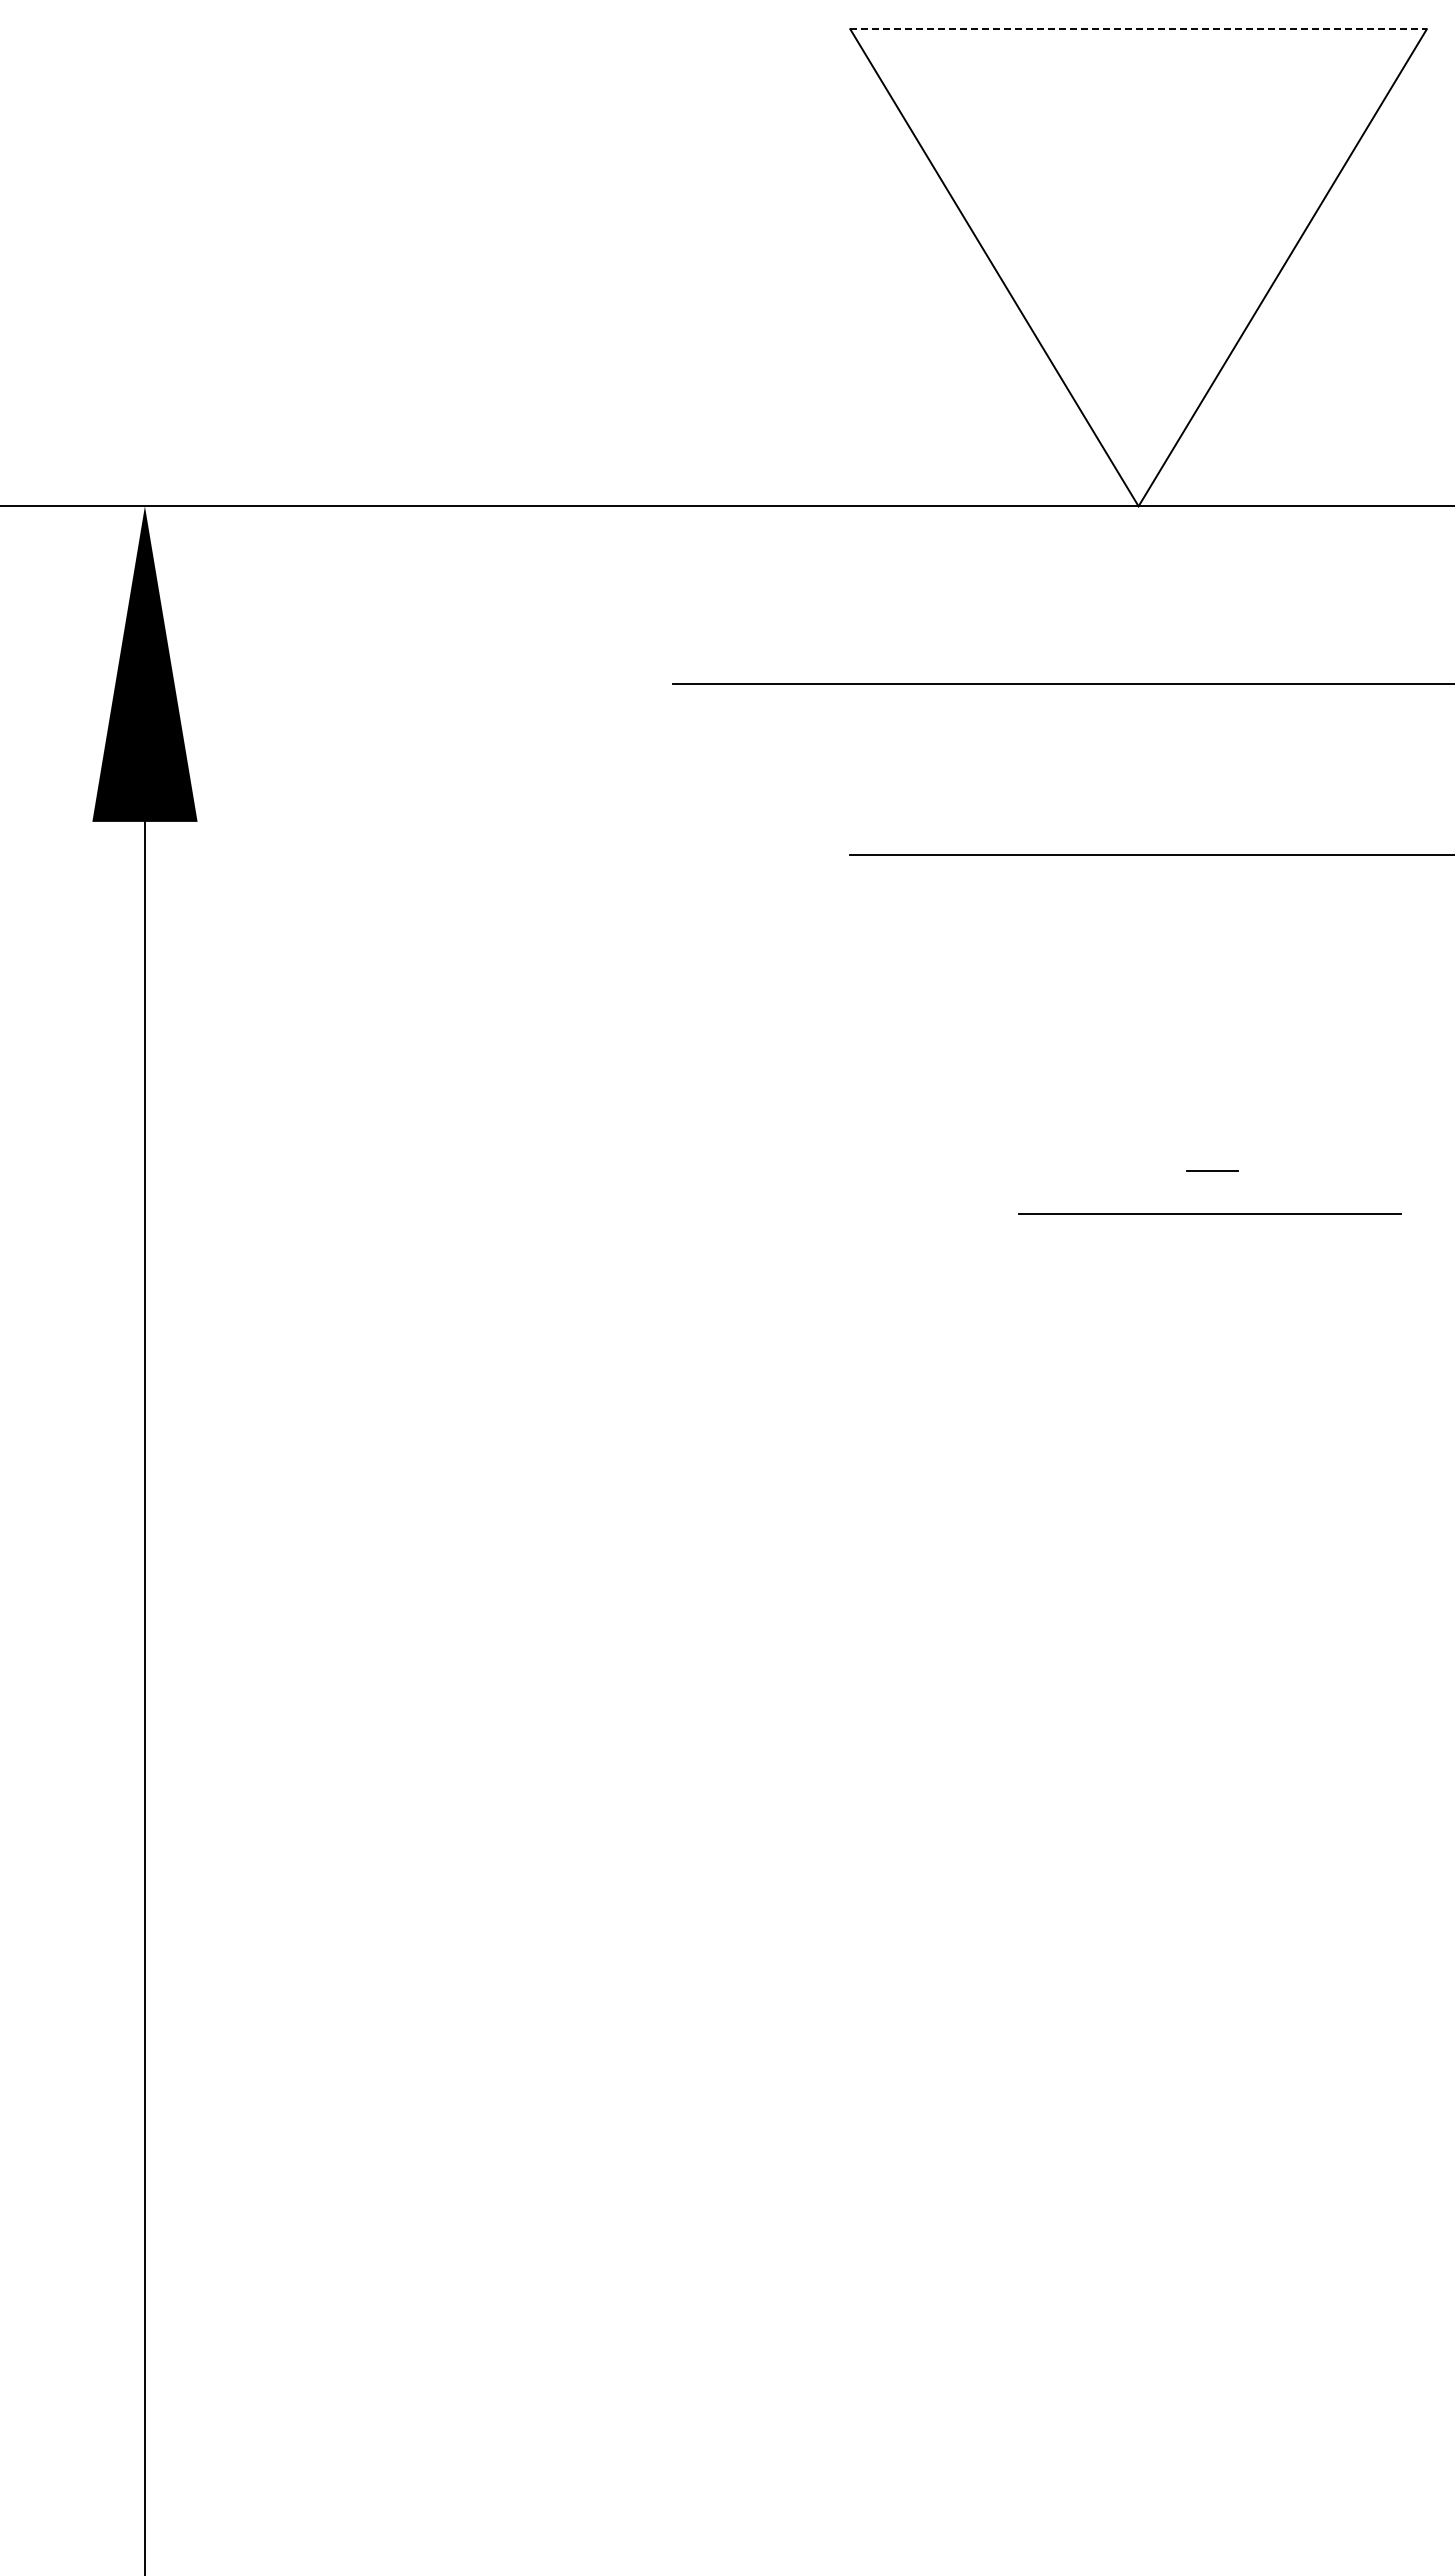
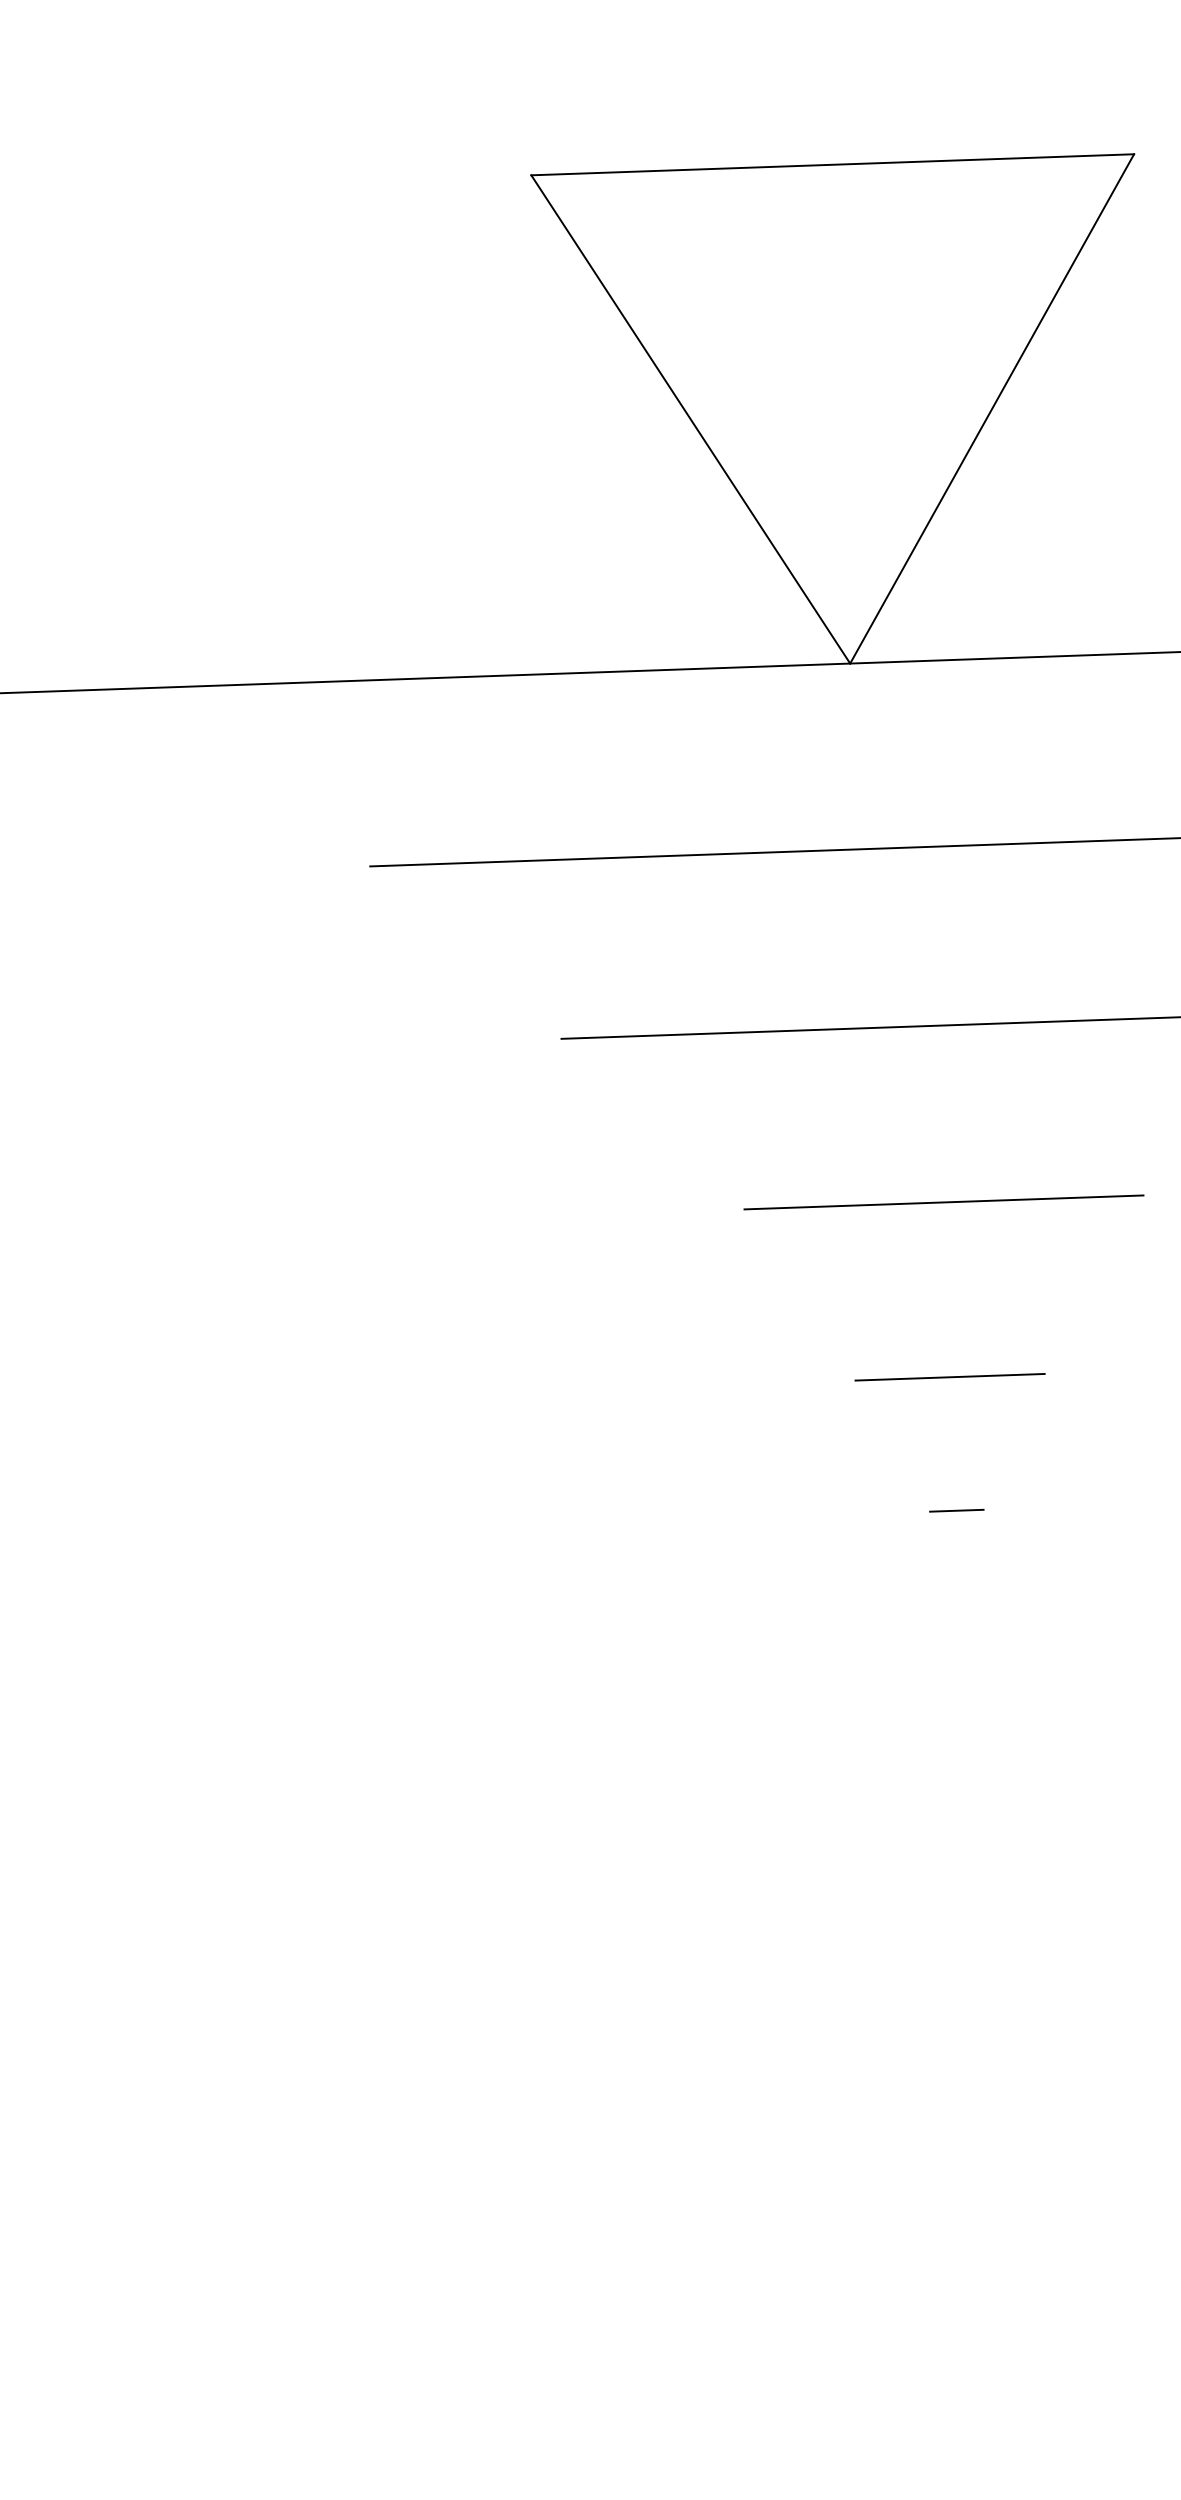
line: (1139, 29) -> (833, 165), dashed -> solid
line: (1212, 1170) -> (957, 1509), moved
line: (1209, 1191) -> (949, 1377), added
line: (1209, 1213) -> (943, 1201), moved

